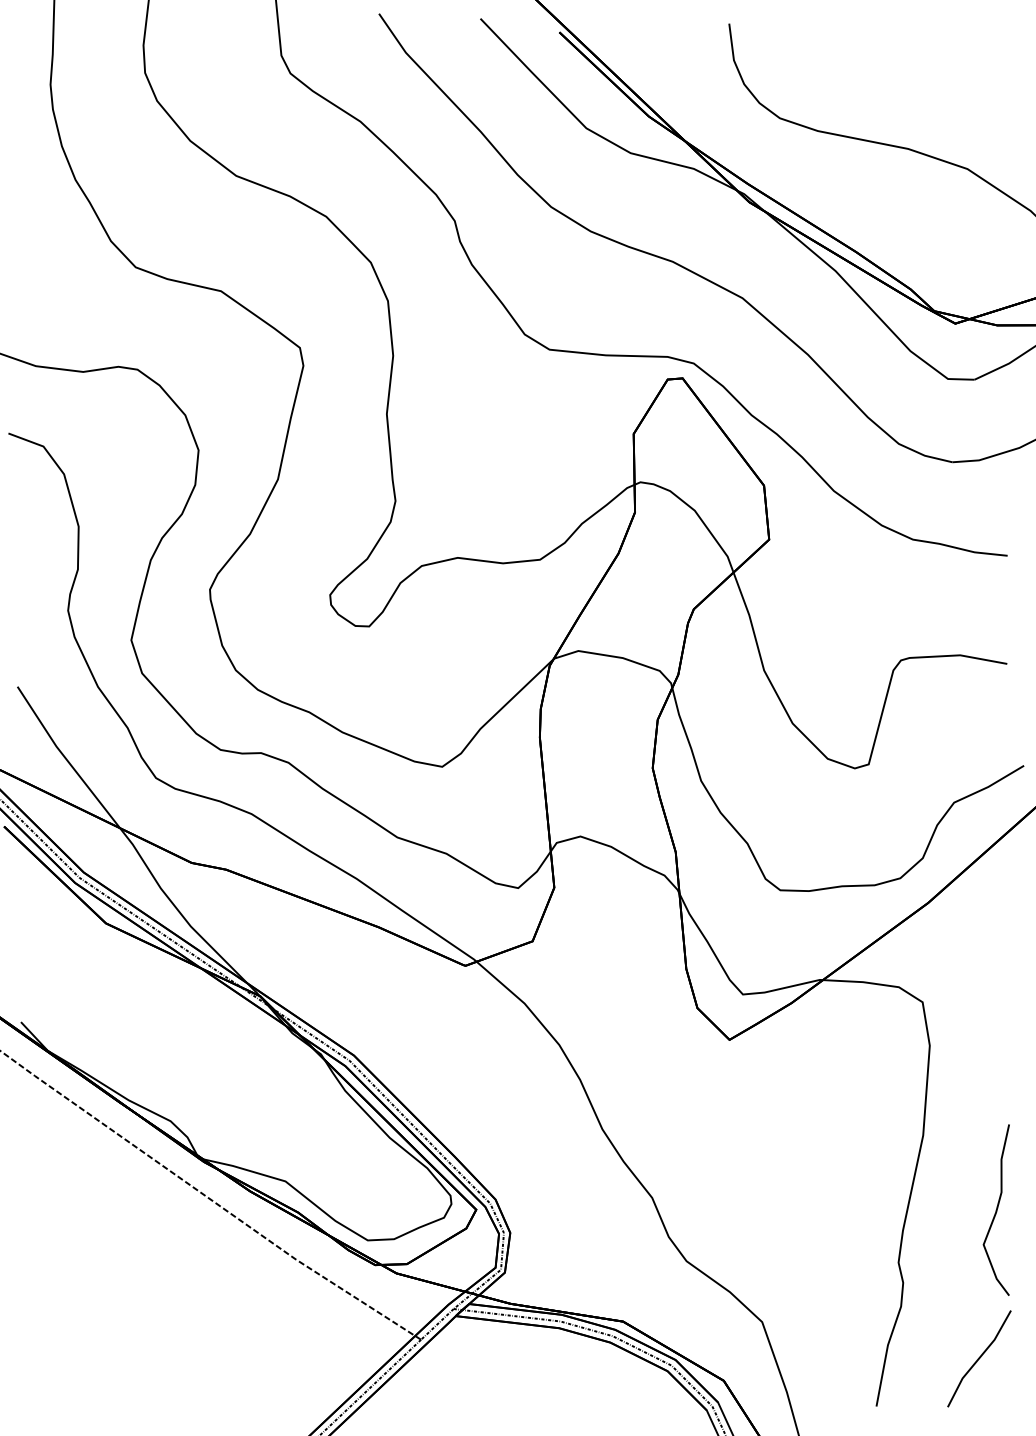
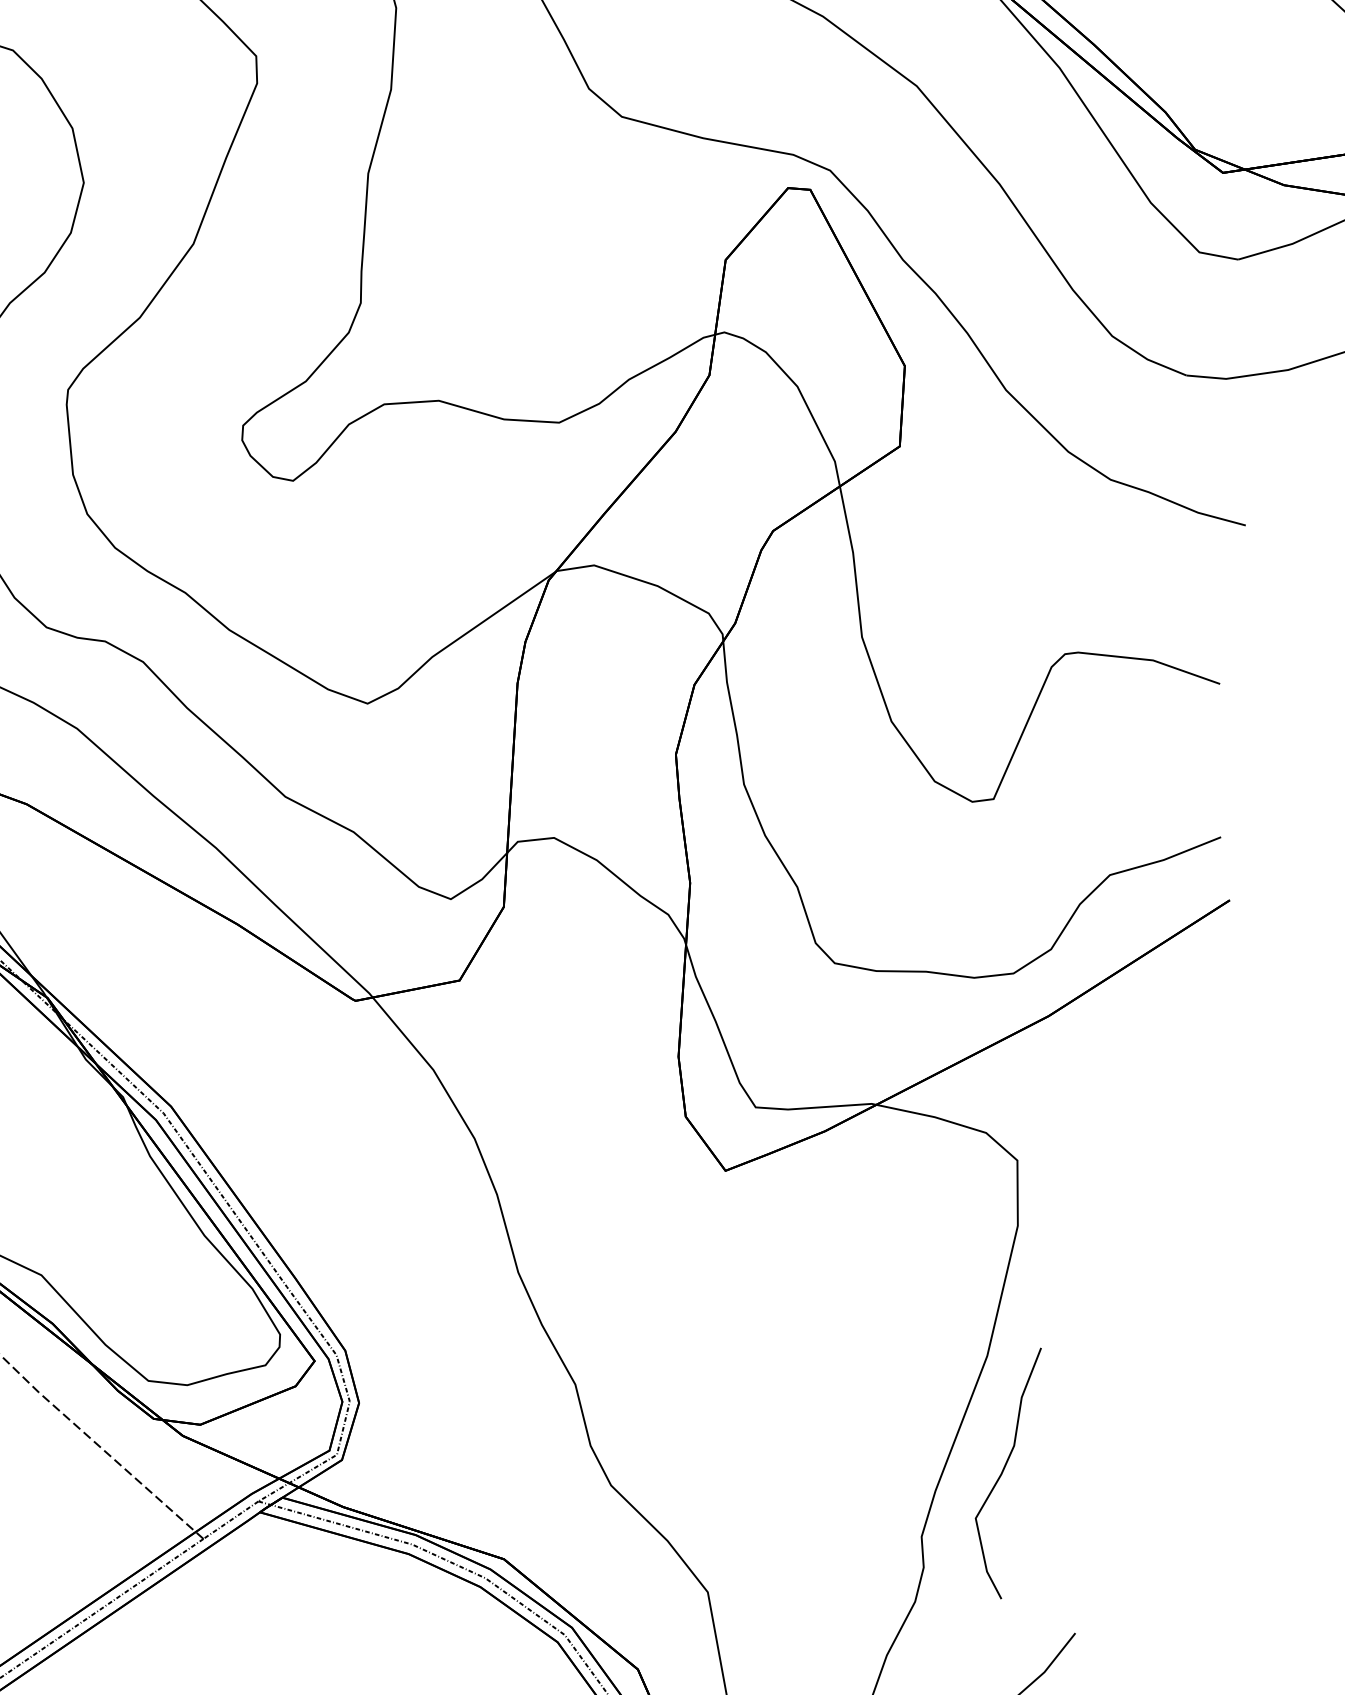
curve: (996, 1209) -> (1002, 1469), moved

